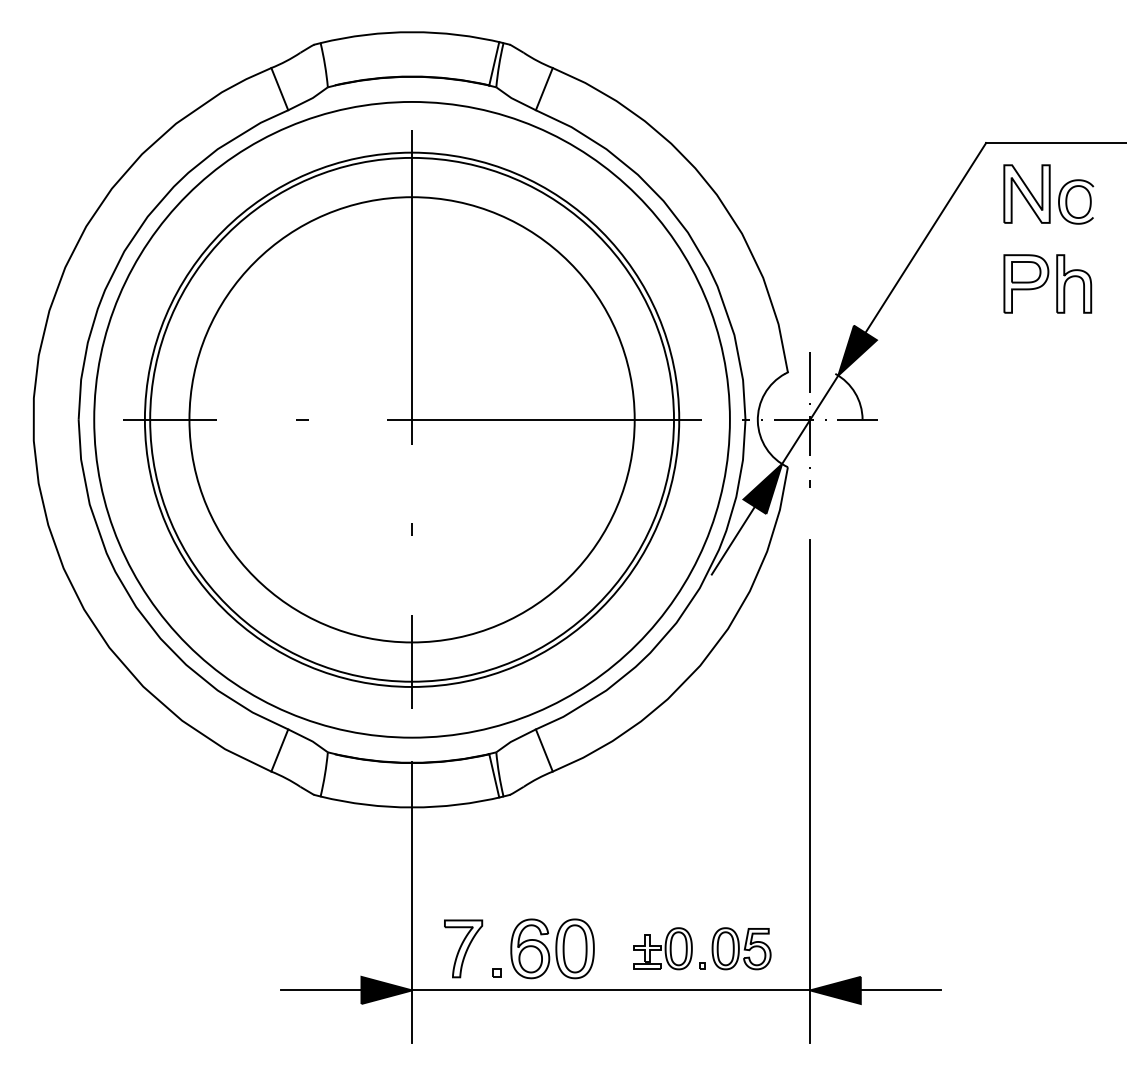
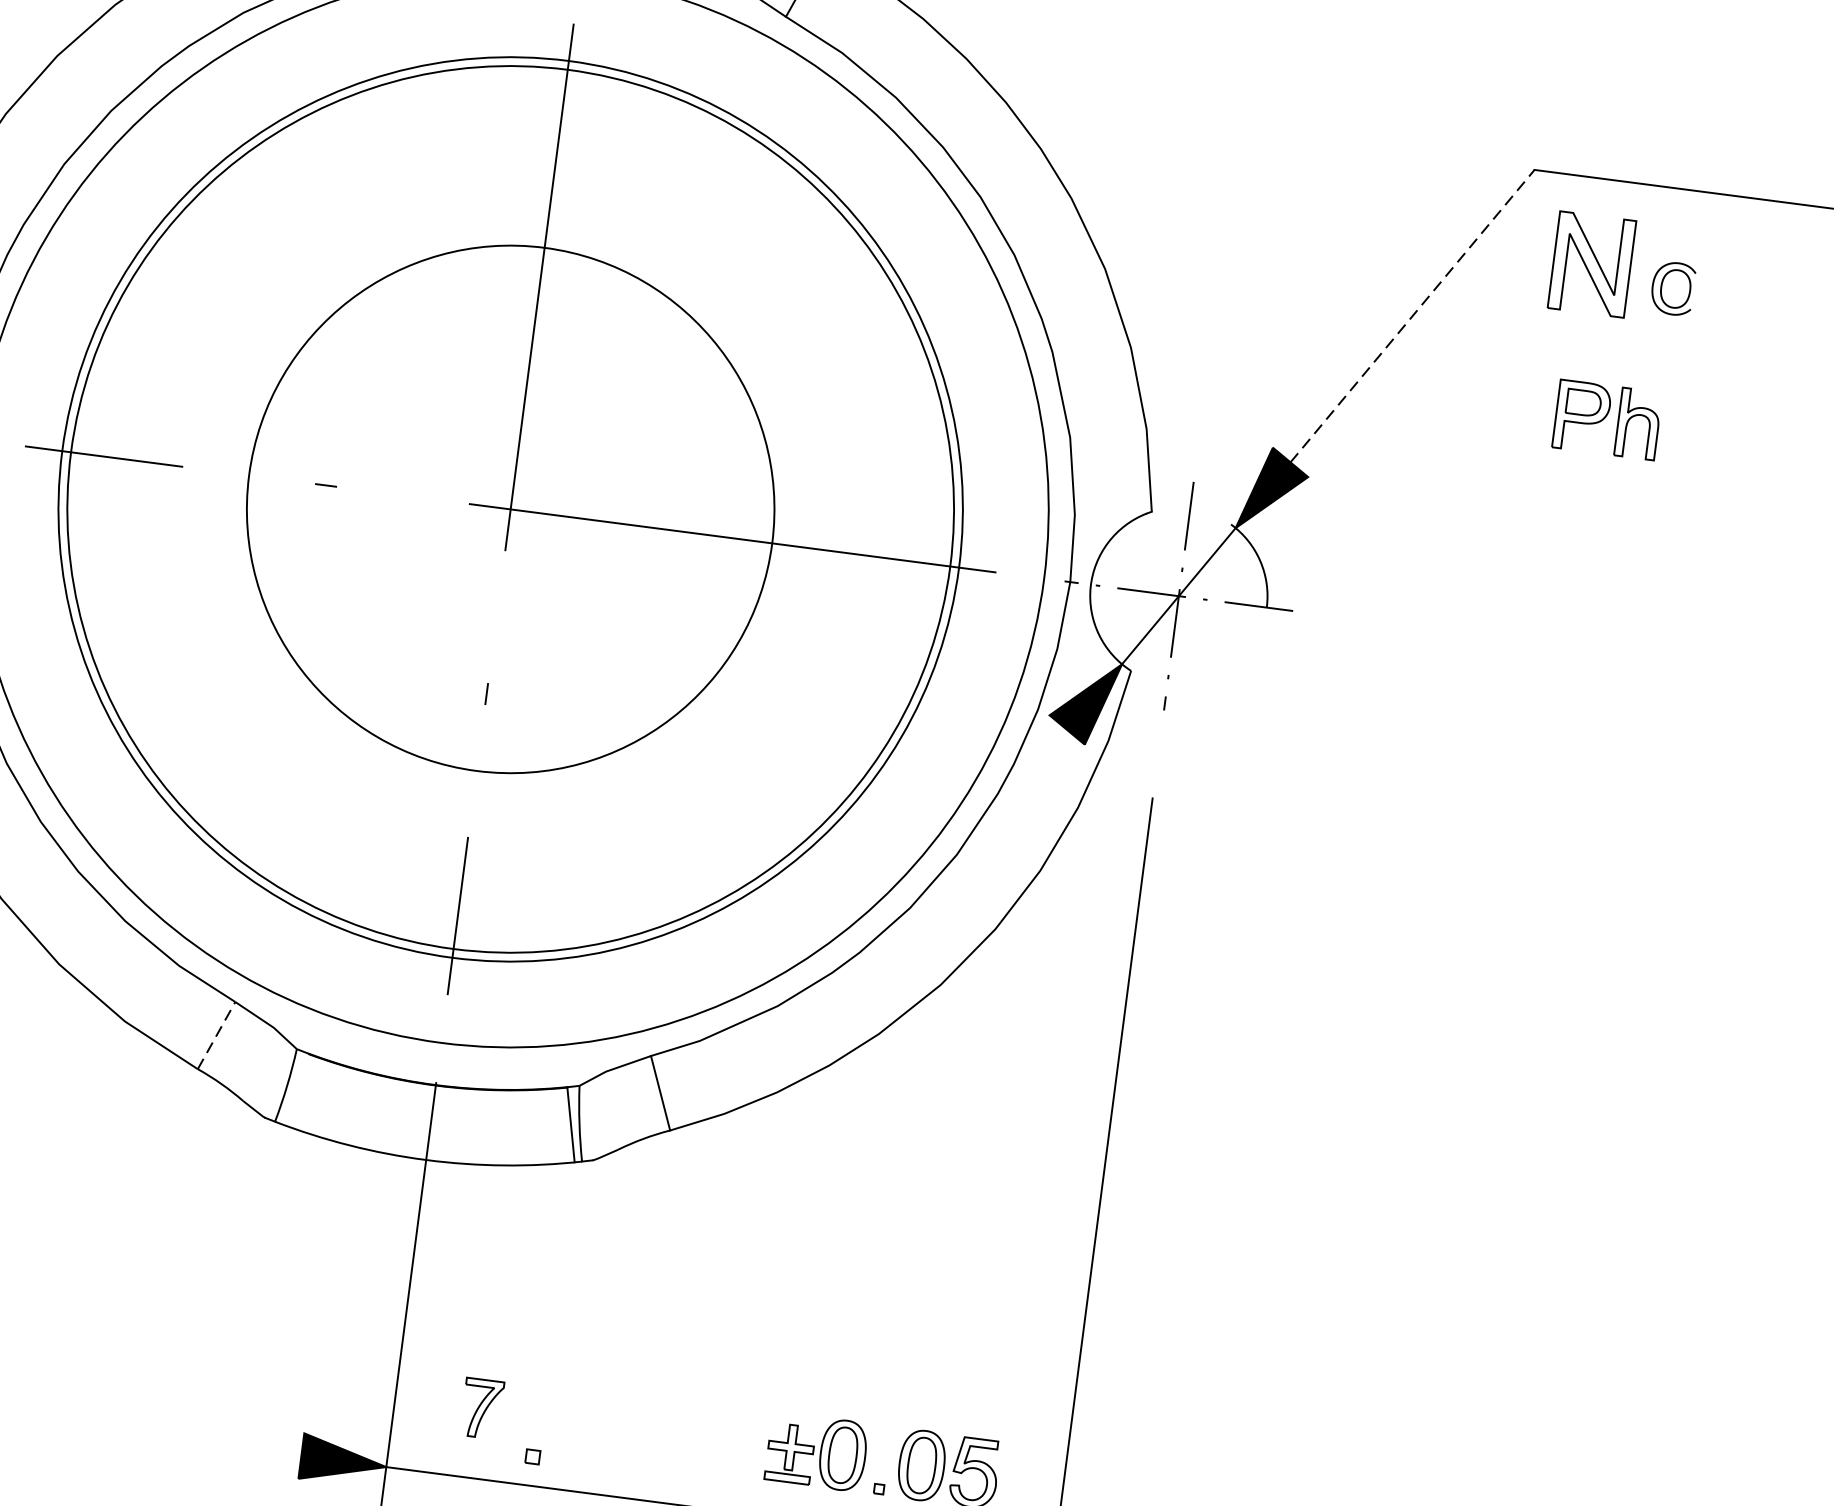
part: (1076, 201) -> (1673, 287), size x0.7
line: (925, 237) -> (1412, 315), solid -> dashed
part: (1047, 283) -> (1606, 419), size x0.7
circle: (411, 419) -> (509, 508), size x0.7
line: (732, 540) -> (1022, 781), removed
line: (279, 750) -> (216, 1035), solid -> dashed
part: (463, 948) -> (481, 1407), size x0.6
part: (552, 948) -> (631, 1427), removed
line: (321, 990) -> (234, 1447), removed

